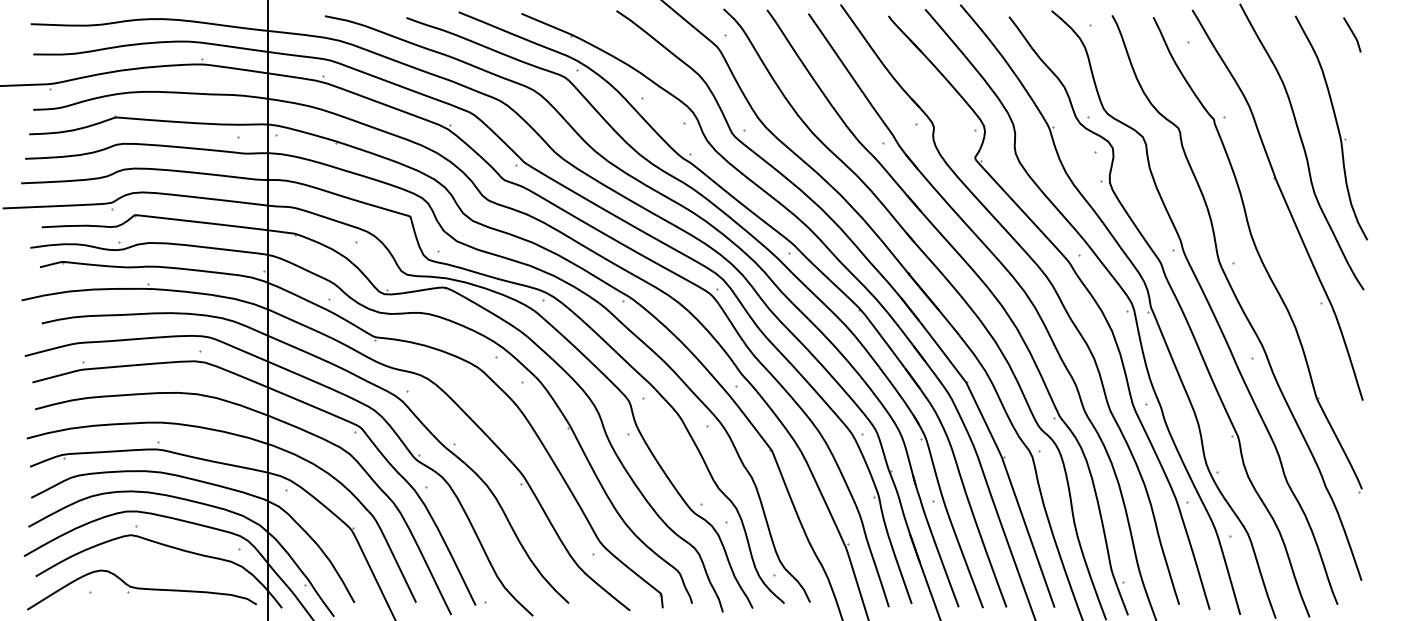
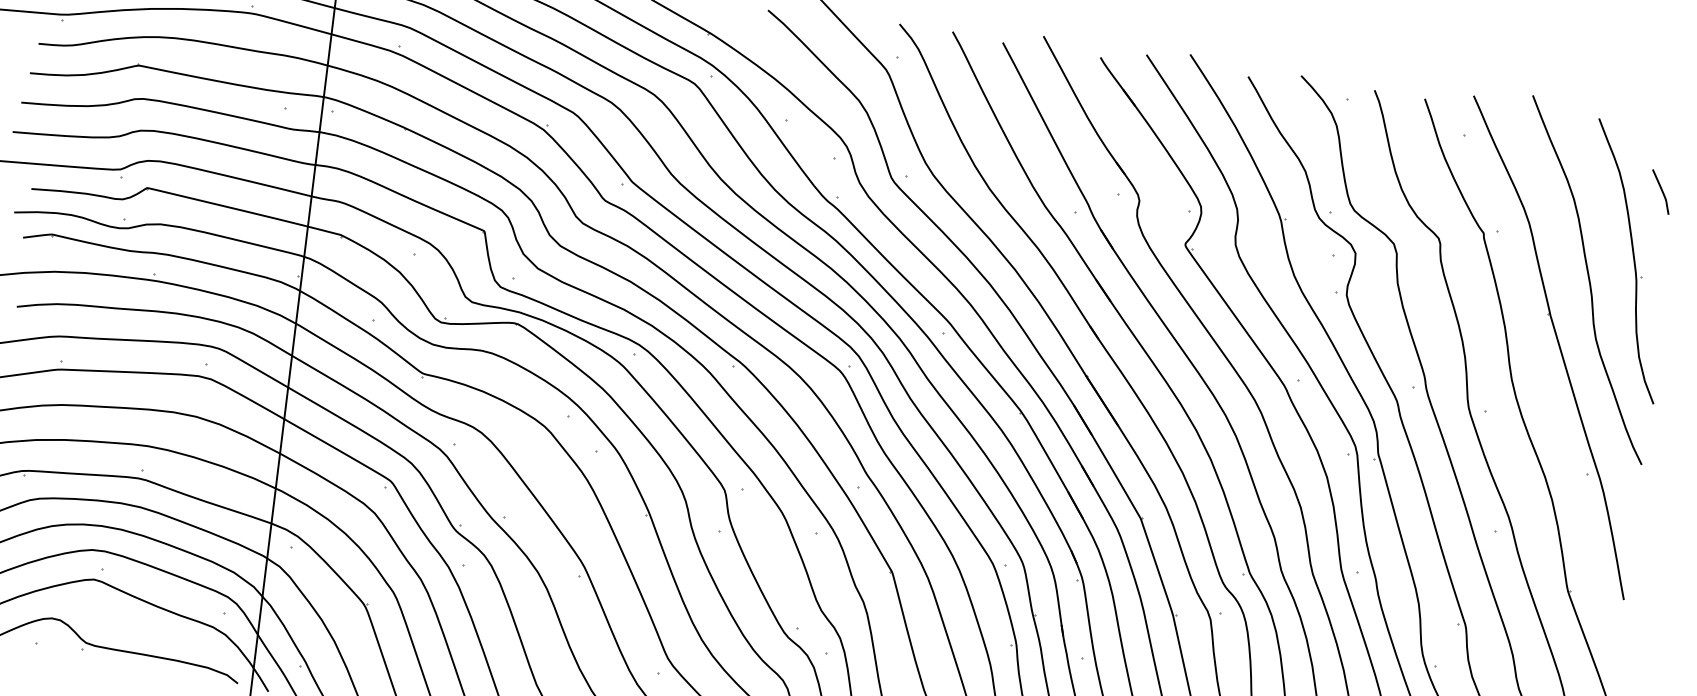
curve: (1352, 34) -> (1661, 191), moved

